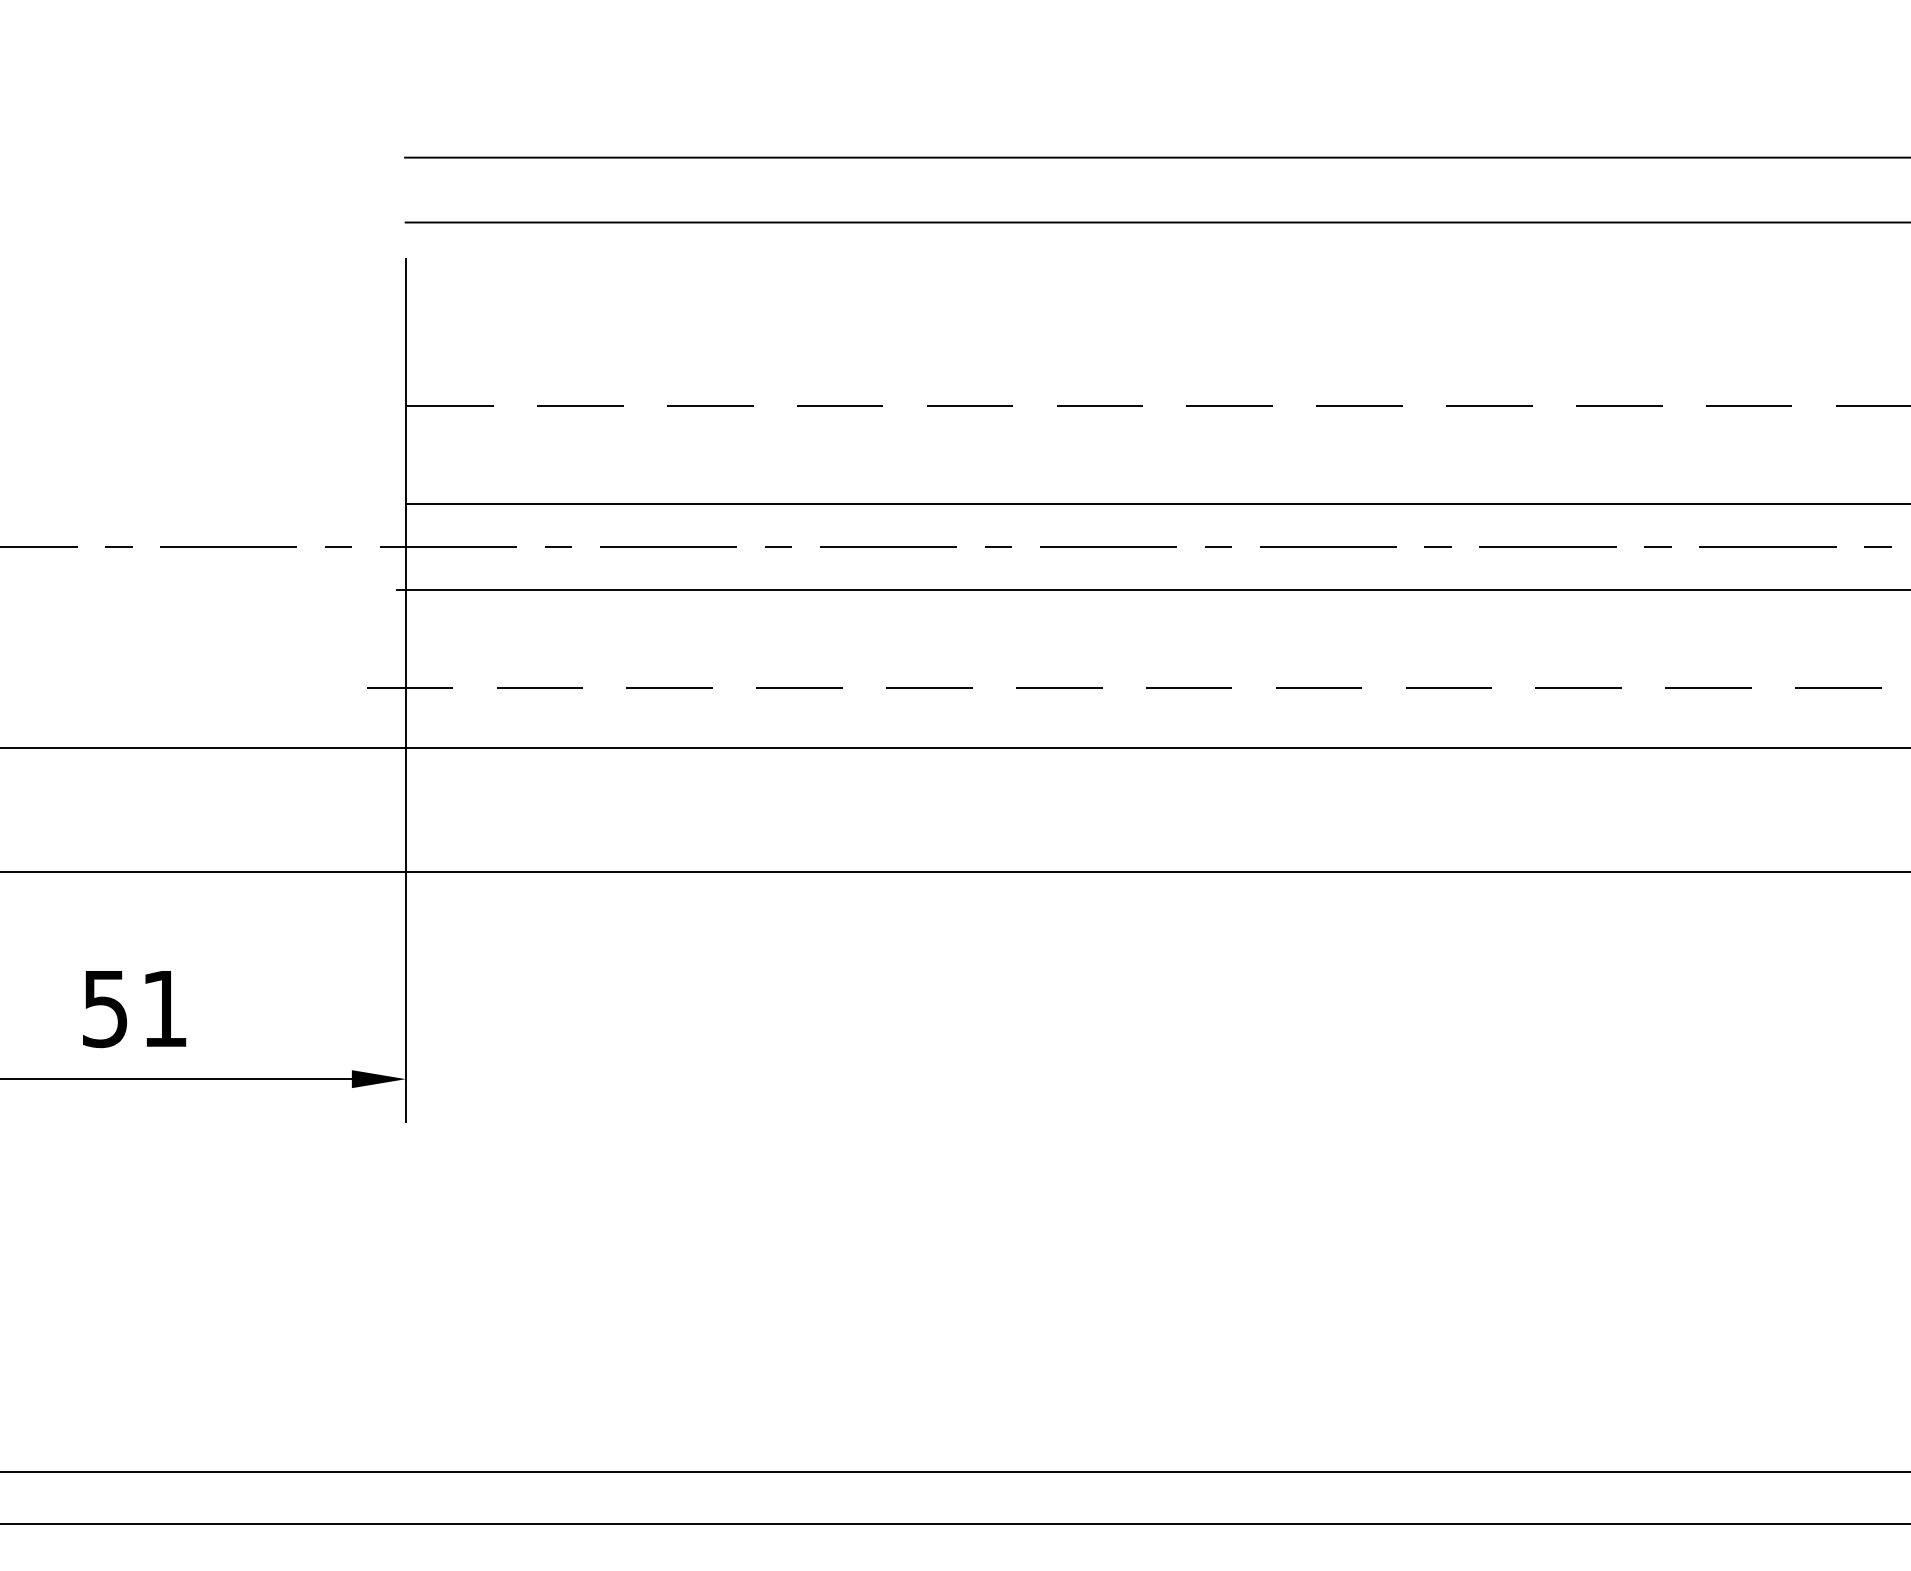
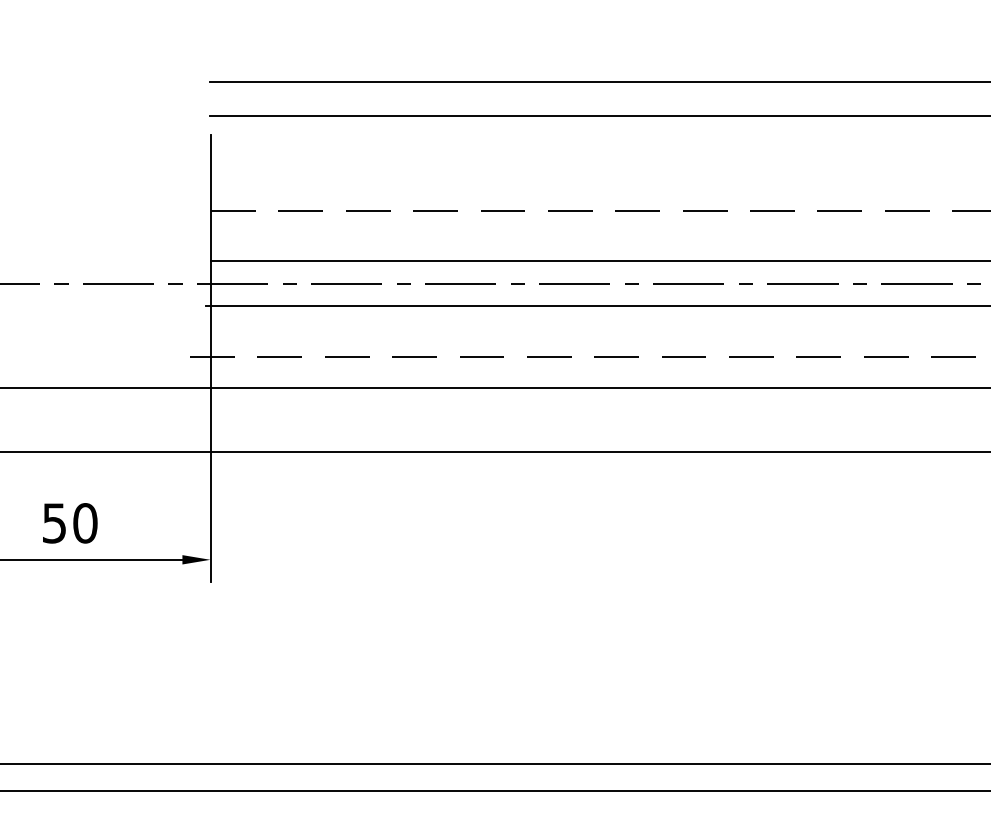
text: (164, 1009) -> (85, 523), 51 -> 50

